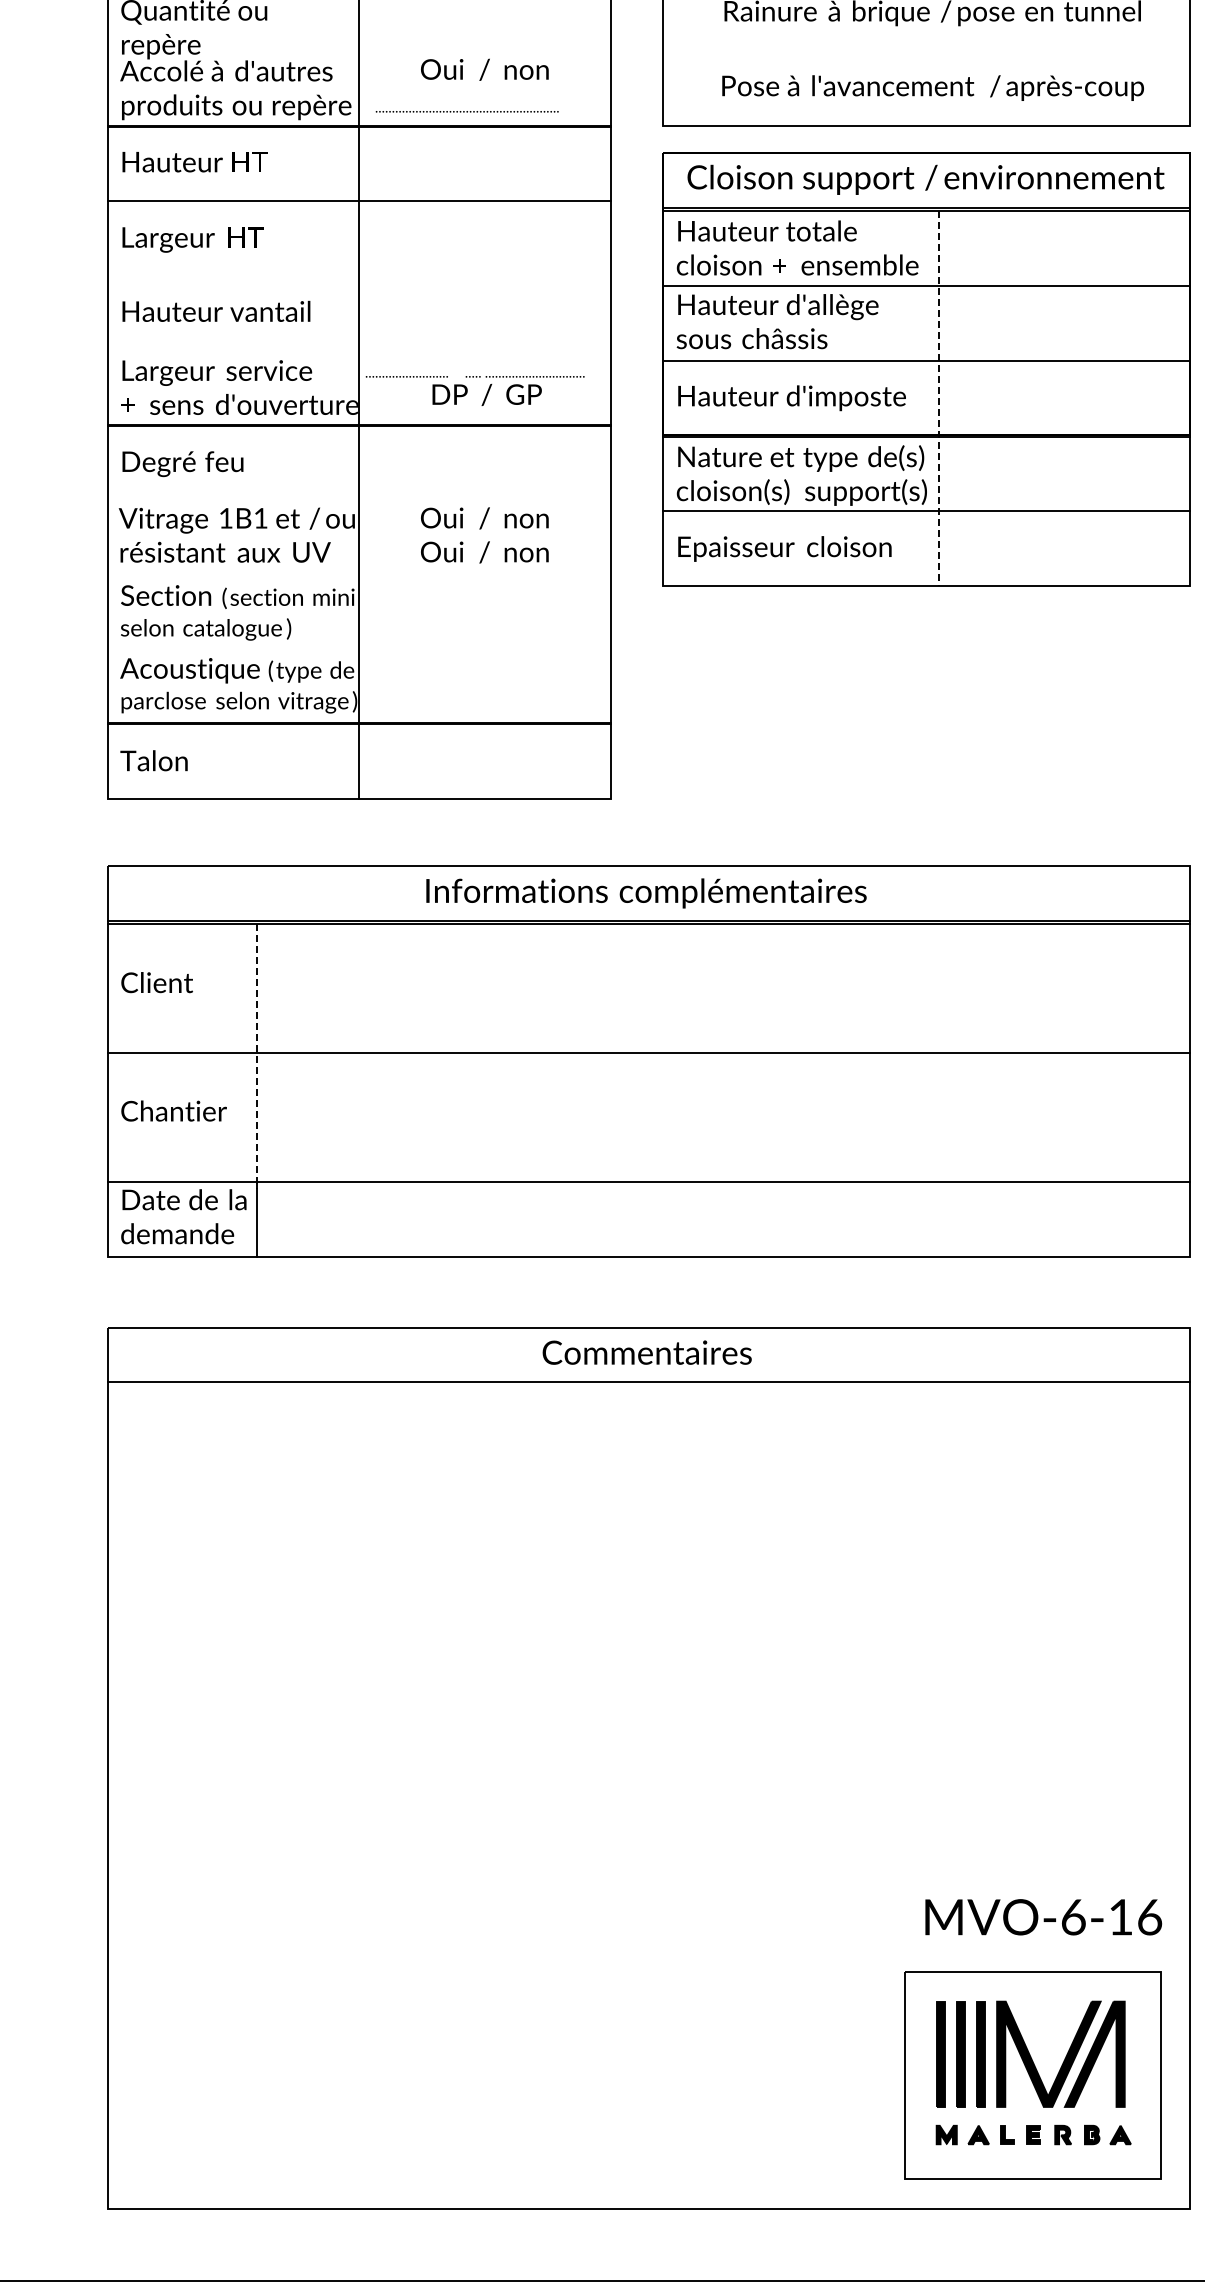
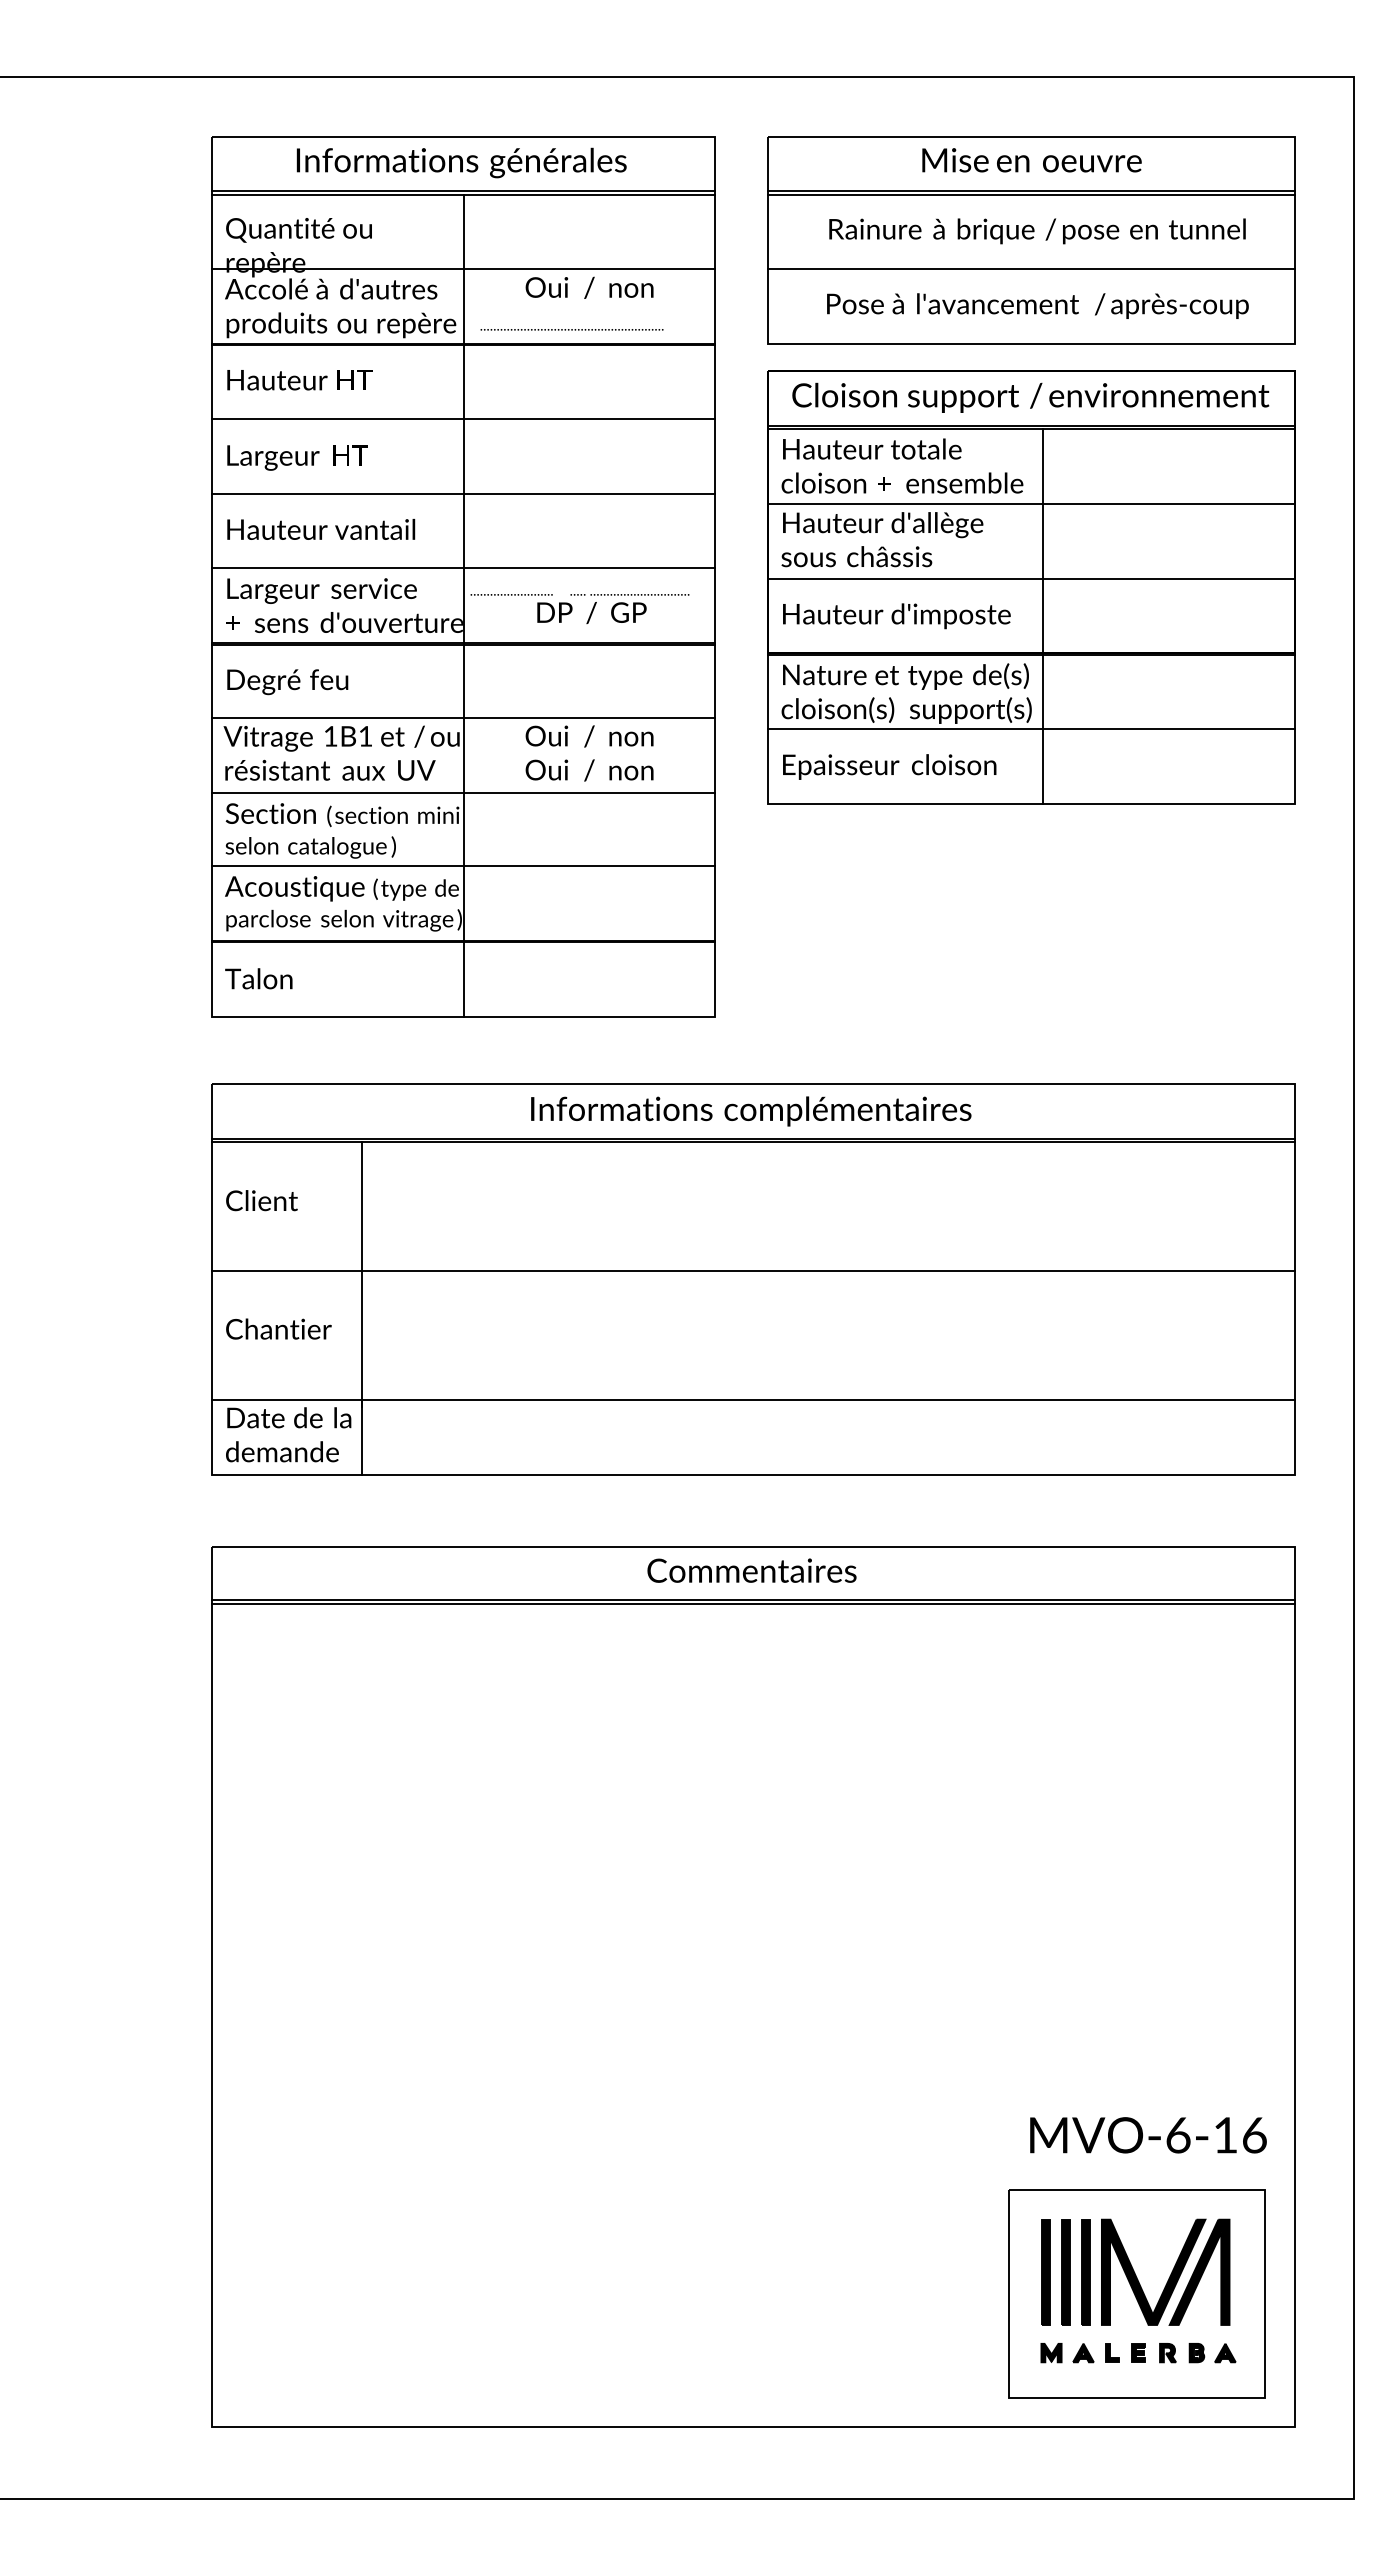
line: (358, 51) -> (463, 269), added
line: (926, 51) -> (1031, 269), added
line: (358, 275) -> (463, 493), added
line: (358, 350) -> (463, 568), added
line: (938, 398) -> (1043, 616), dashed -> solid
line: (358, 499) -> (463, 717), added
line: (358, 574) -> (463, 792), added
line: (358, 648) -> (463, 866), added
line: (256, 1056) -> (361, 1274), dashed -> solid
line: (648, 1385) -> (753, 1603), added

